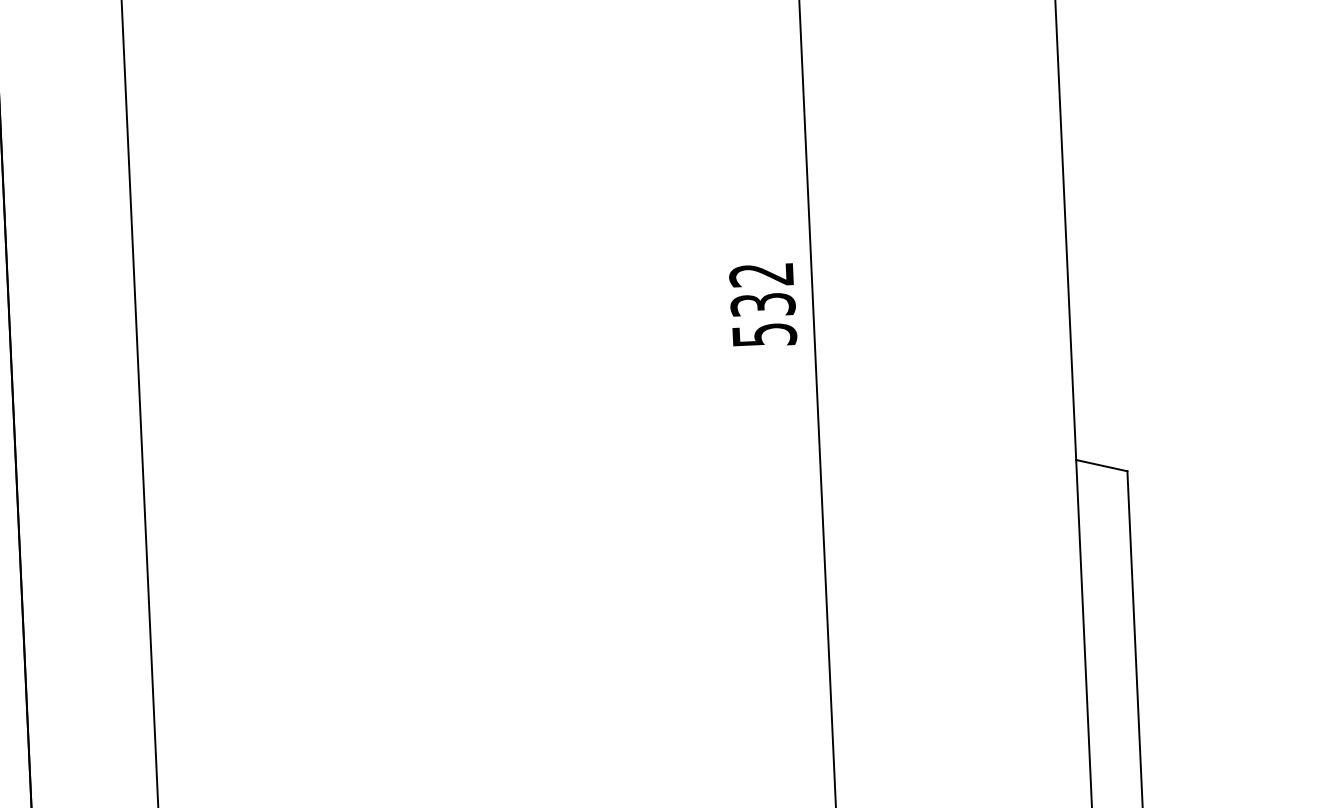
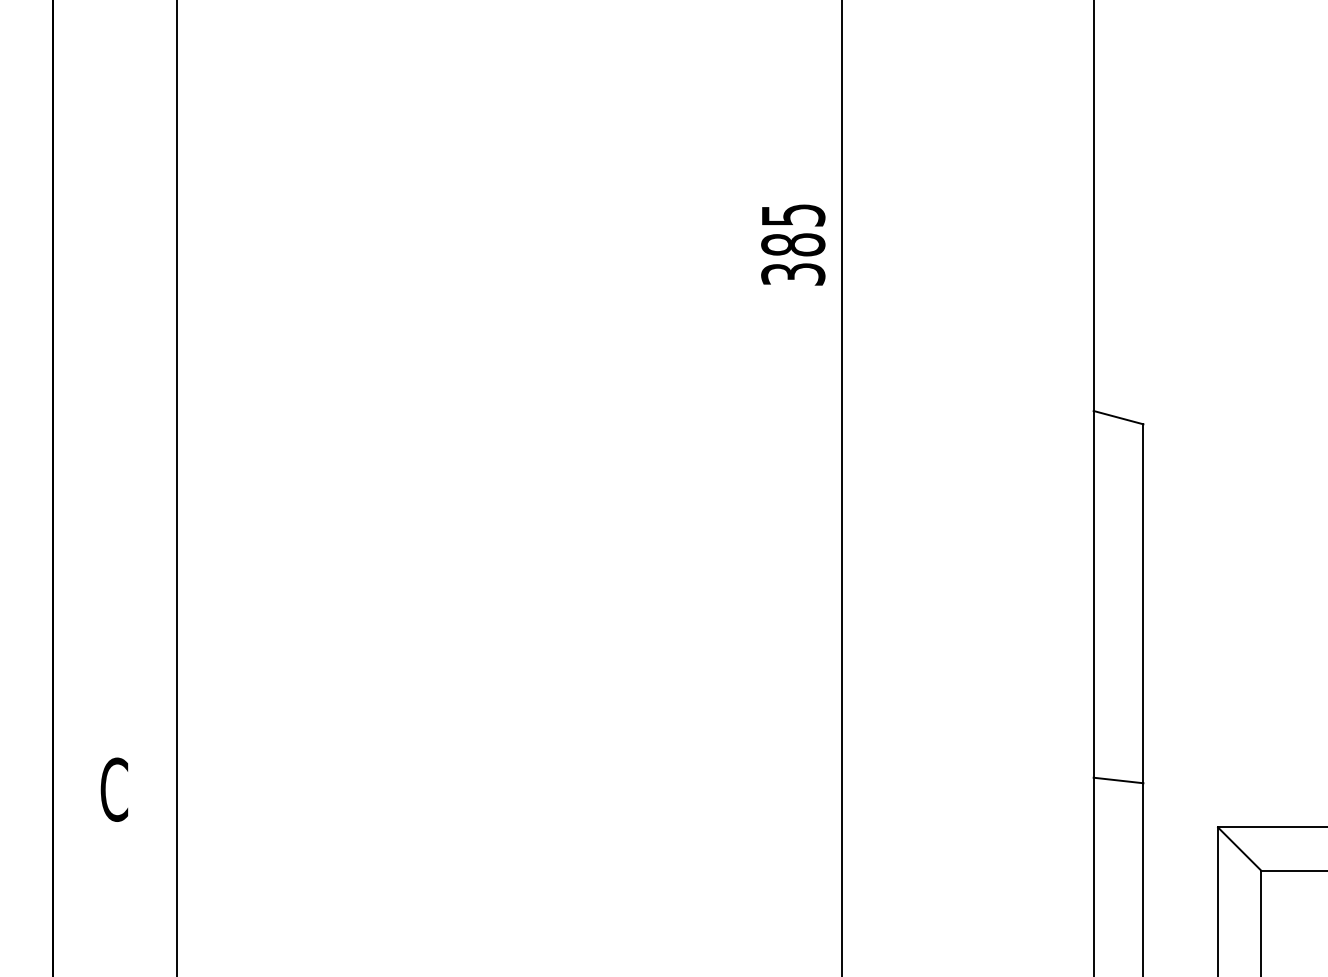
text: (763, 304) -> (793, 244), 532 -> 385

